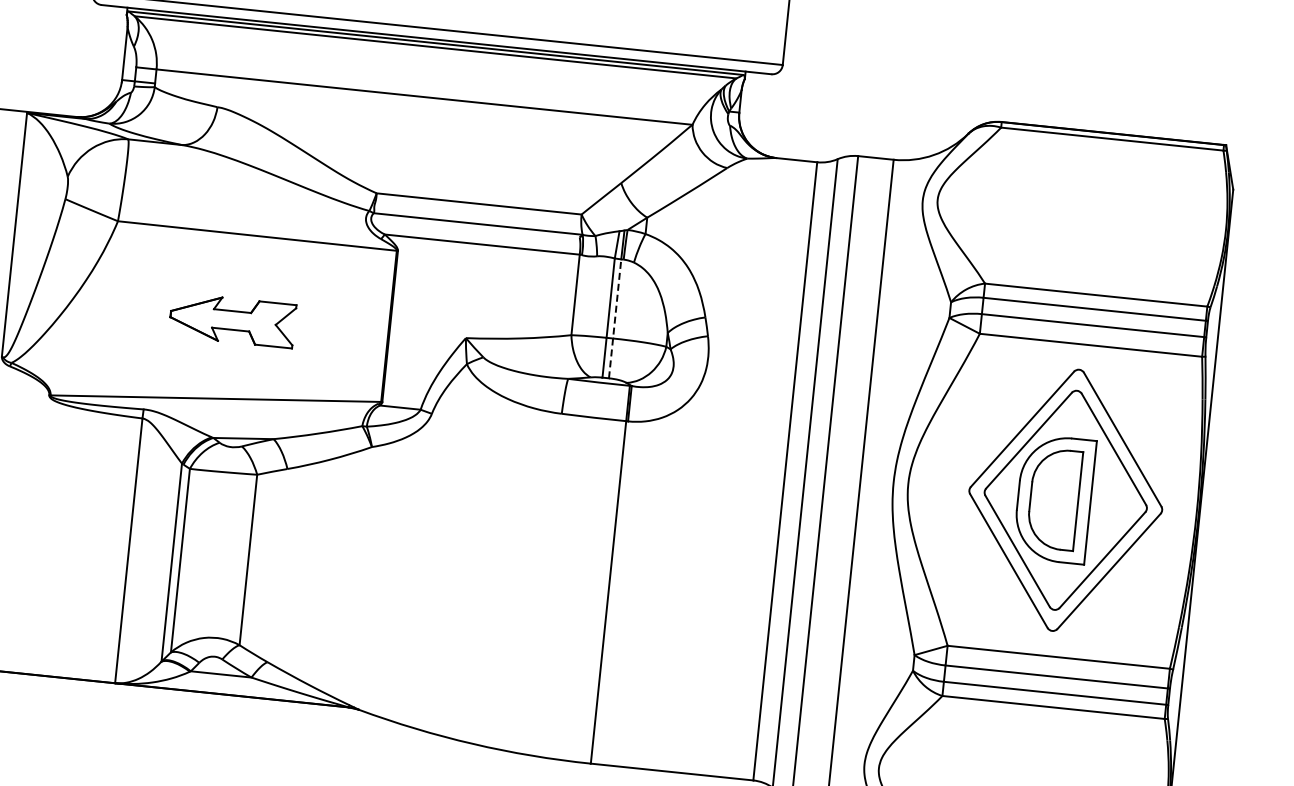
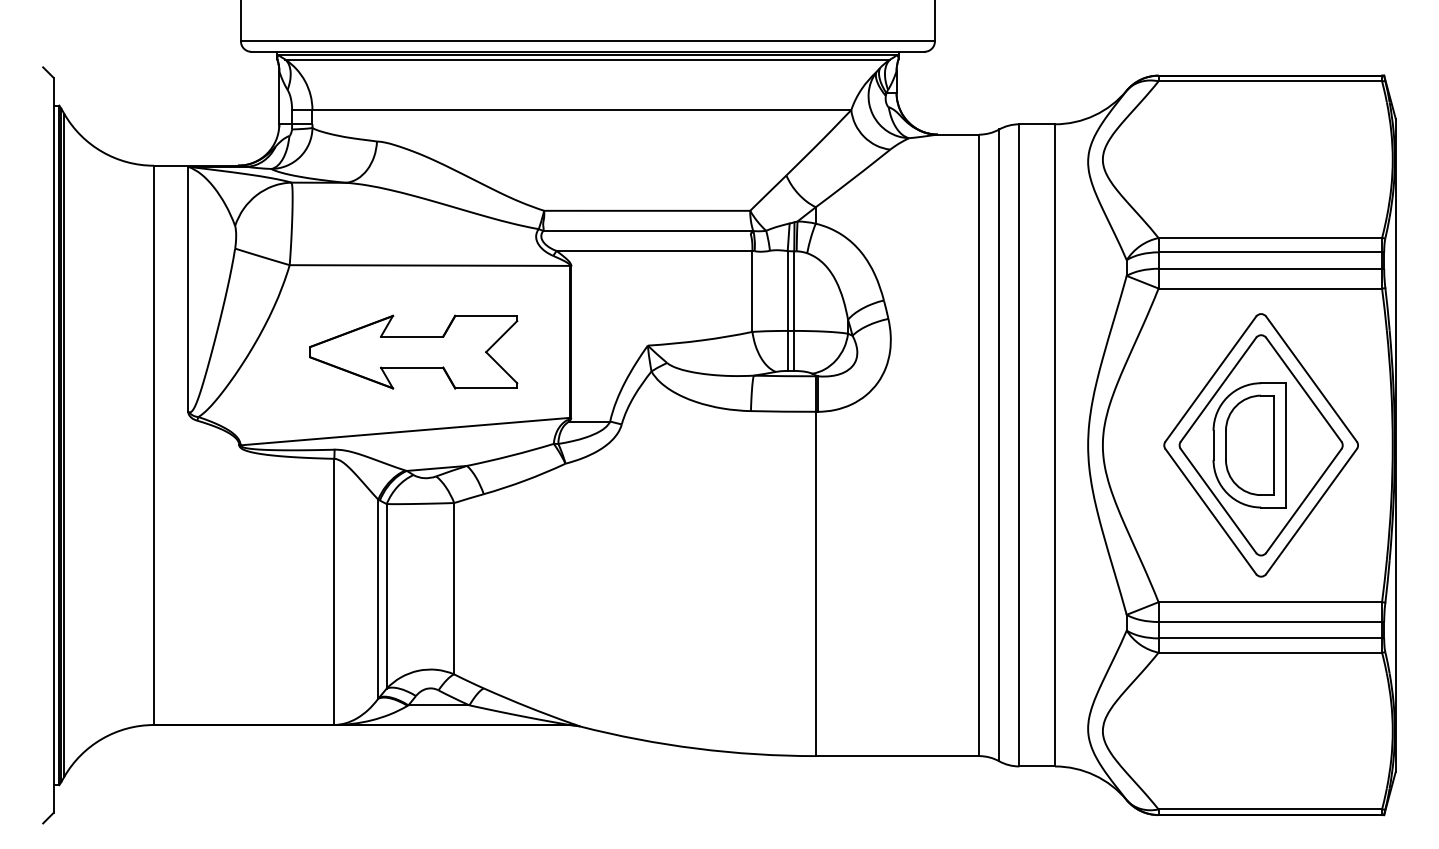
part: (232, 319) -> (413, 351), size x1.67
line: (615, 319) -> (794, 311), dashed -> solid

